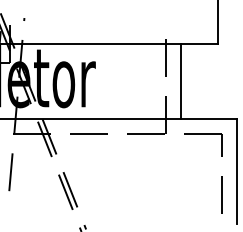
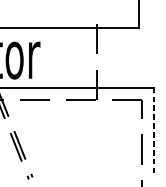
line: (180, 81) -> (108, 57), removed
line: (236, 171) -> (153, 130), solid -> dashed

